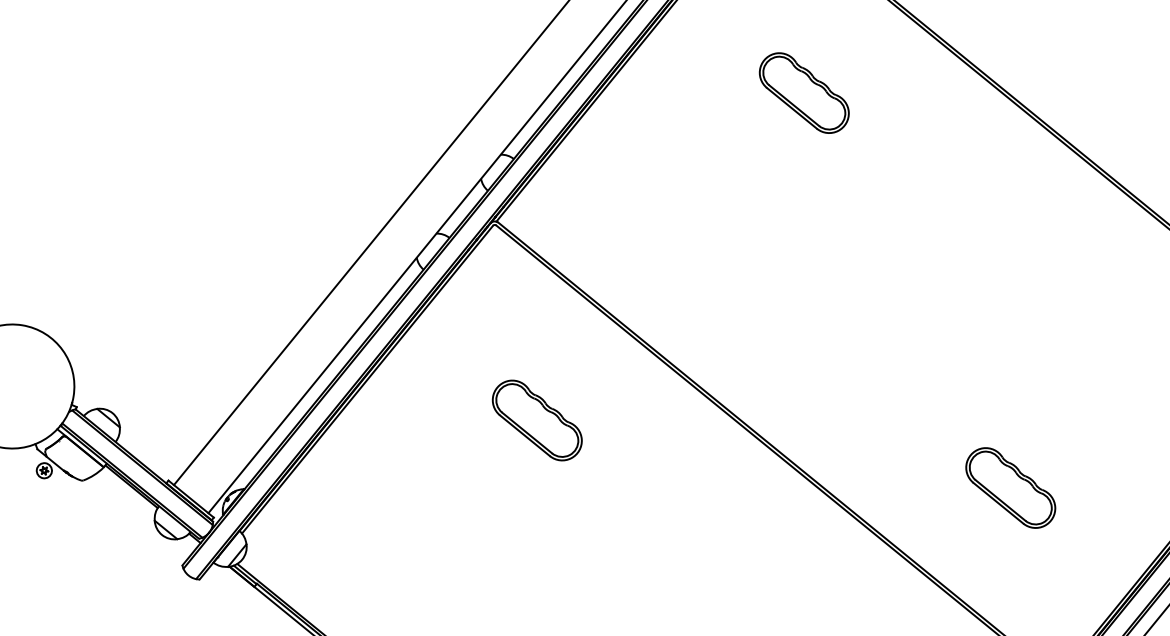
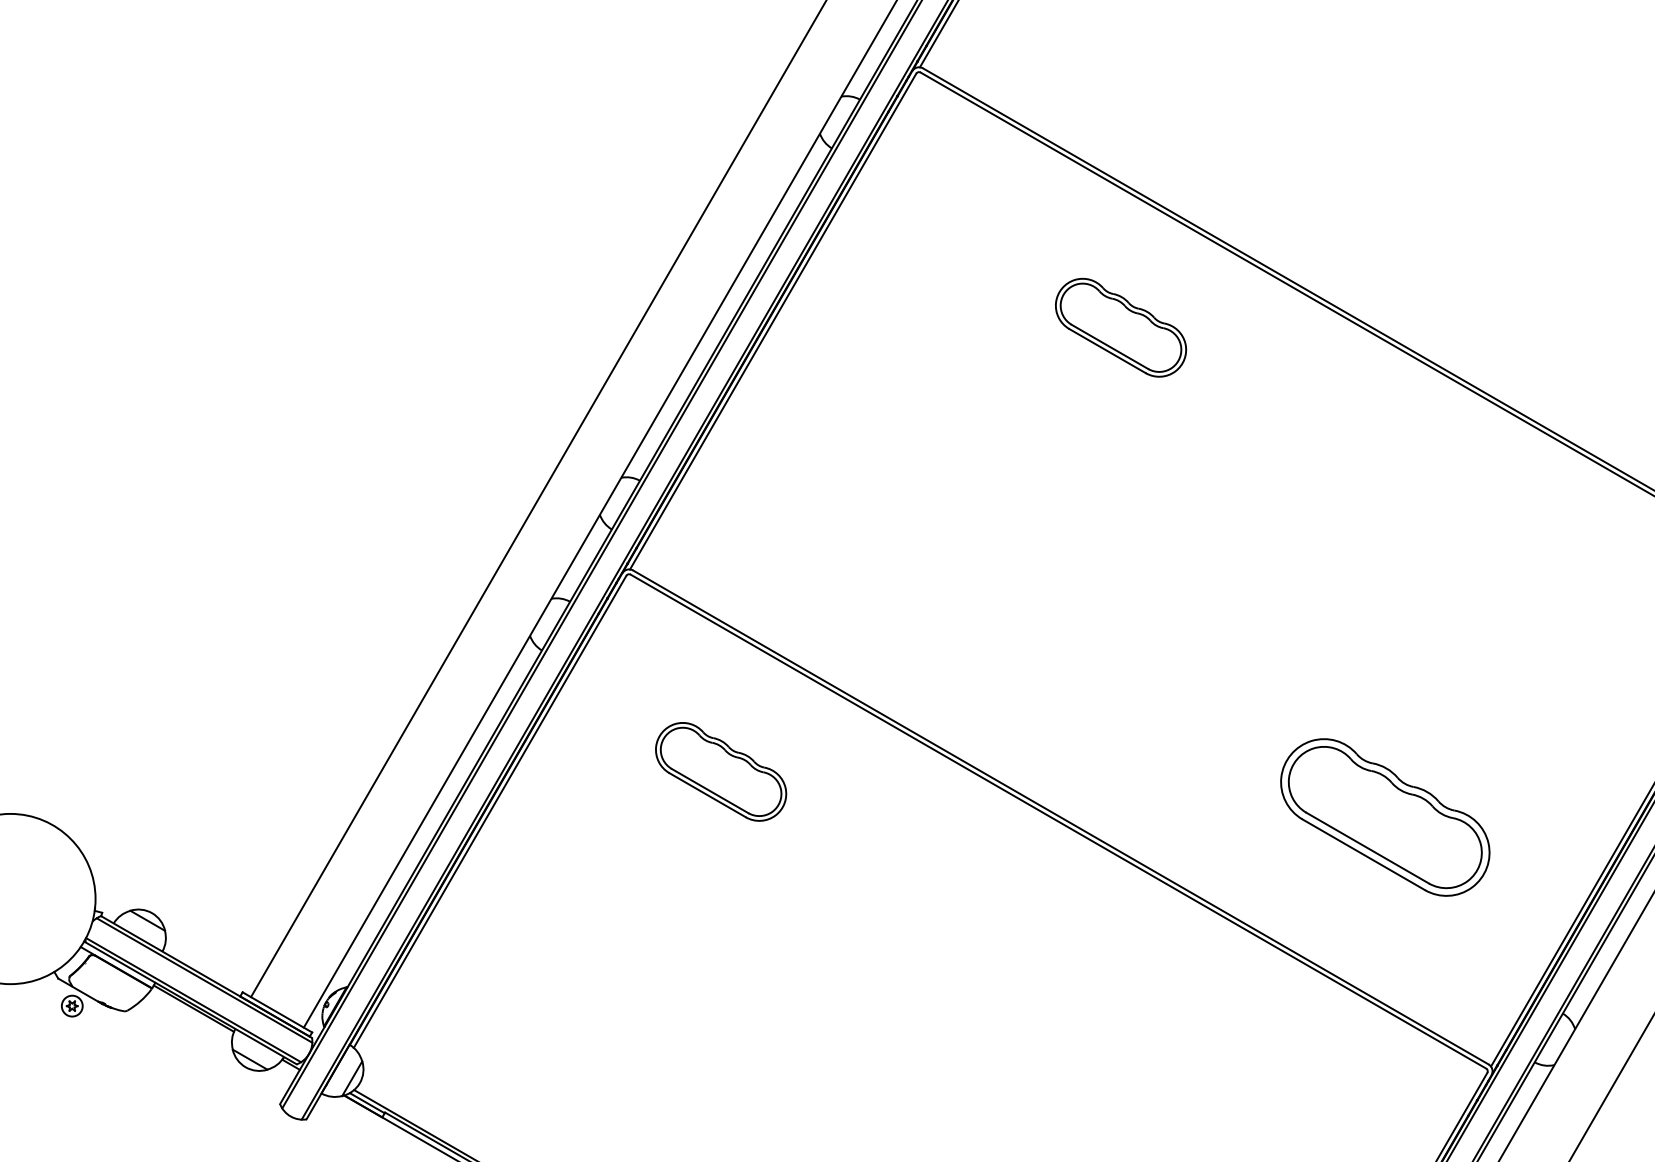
part: (804, 92) -> (1121, 327), moved
part: (537, 420) -> (721, 771), moved
part: (1010, 488) -> (1385, 817), size x1.6

